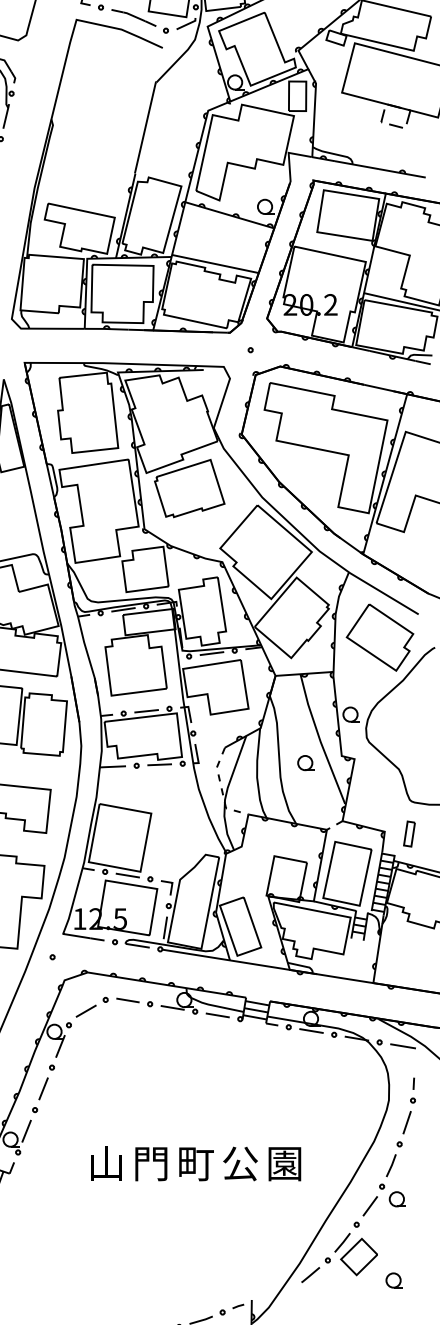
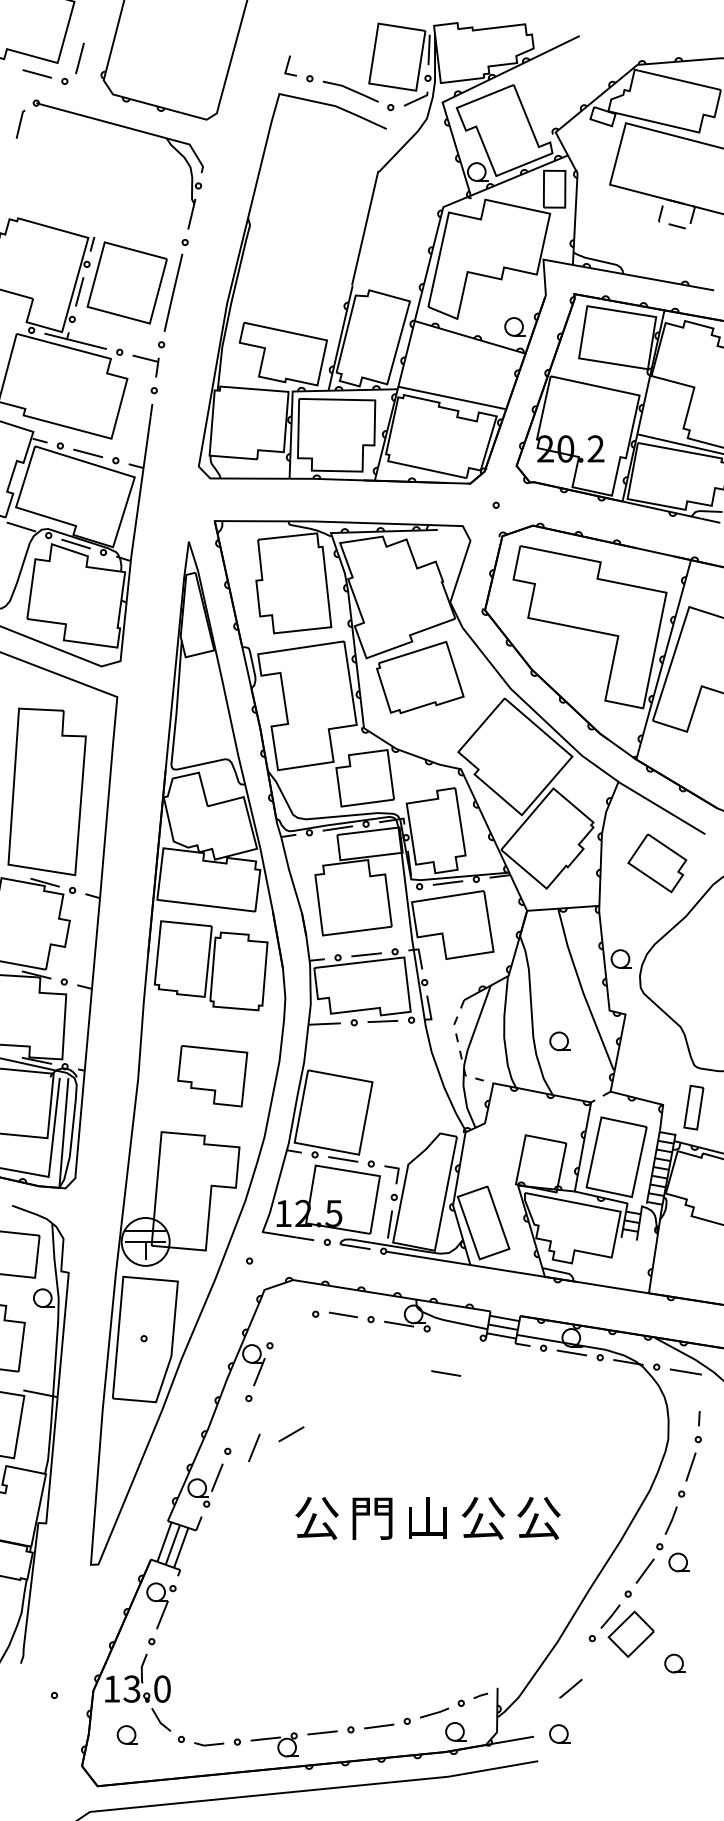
part: (380, 637) -> (657, 863), size x0.7
part: (305, 763) -> (559, 1041), moved
part: (409, 833) -> (693, 1107), size x1.4
line: (86, 1011) -> (291, 1434), moved
line: (218, 1015) -> (446, 1373), moved
line: (43, 1088) -> (254, 1447), moved
text: (106, 1163) -> (316, 1518), 山 -> 公
text: (196, 1163) -> (428, 1518), 町 -> 山
text: (284, 1163) -> (538, 1518), 園 -> 公
line: (310, 1274) -> (570, 1688), moved

